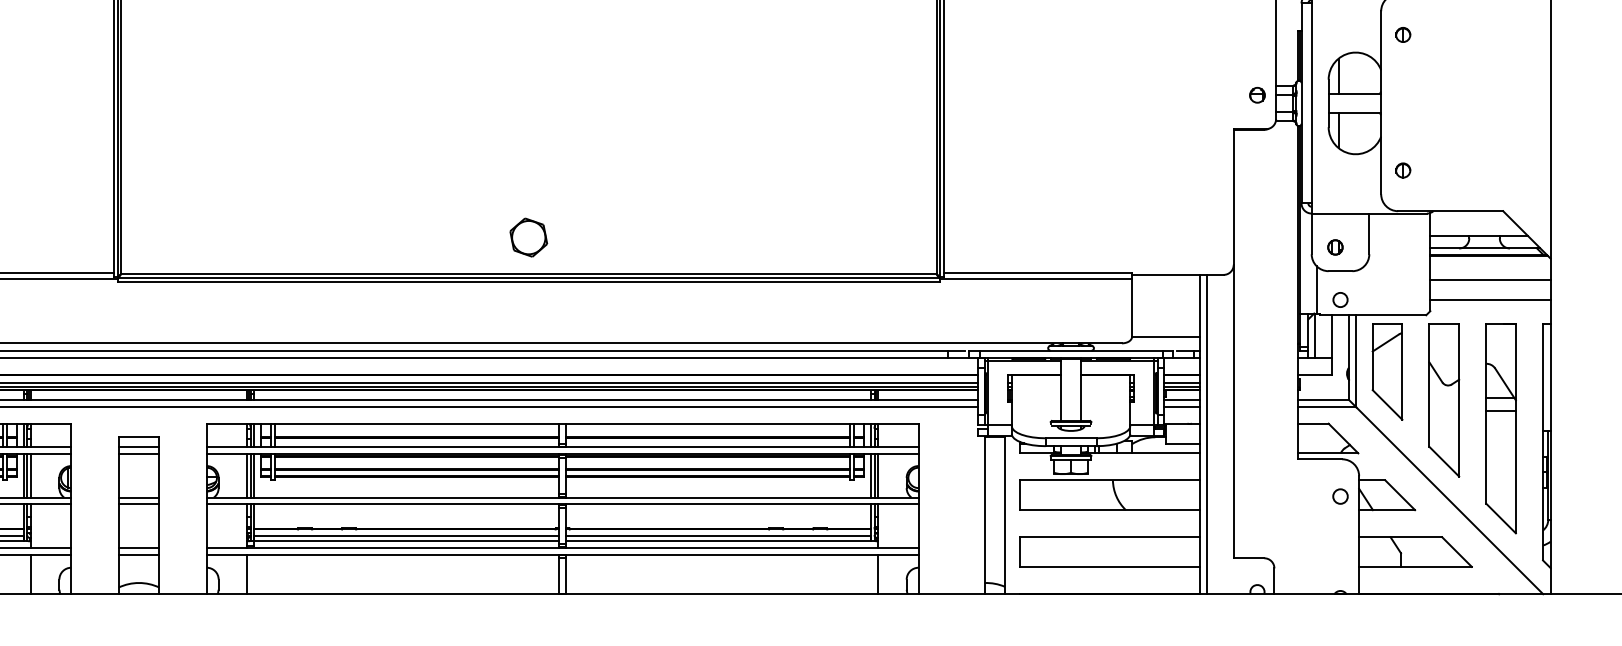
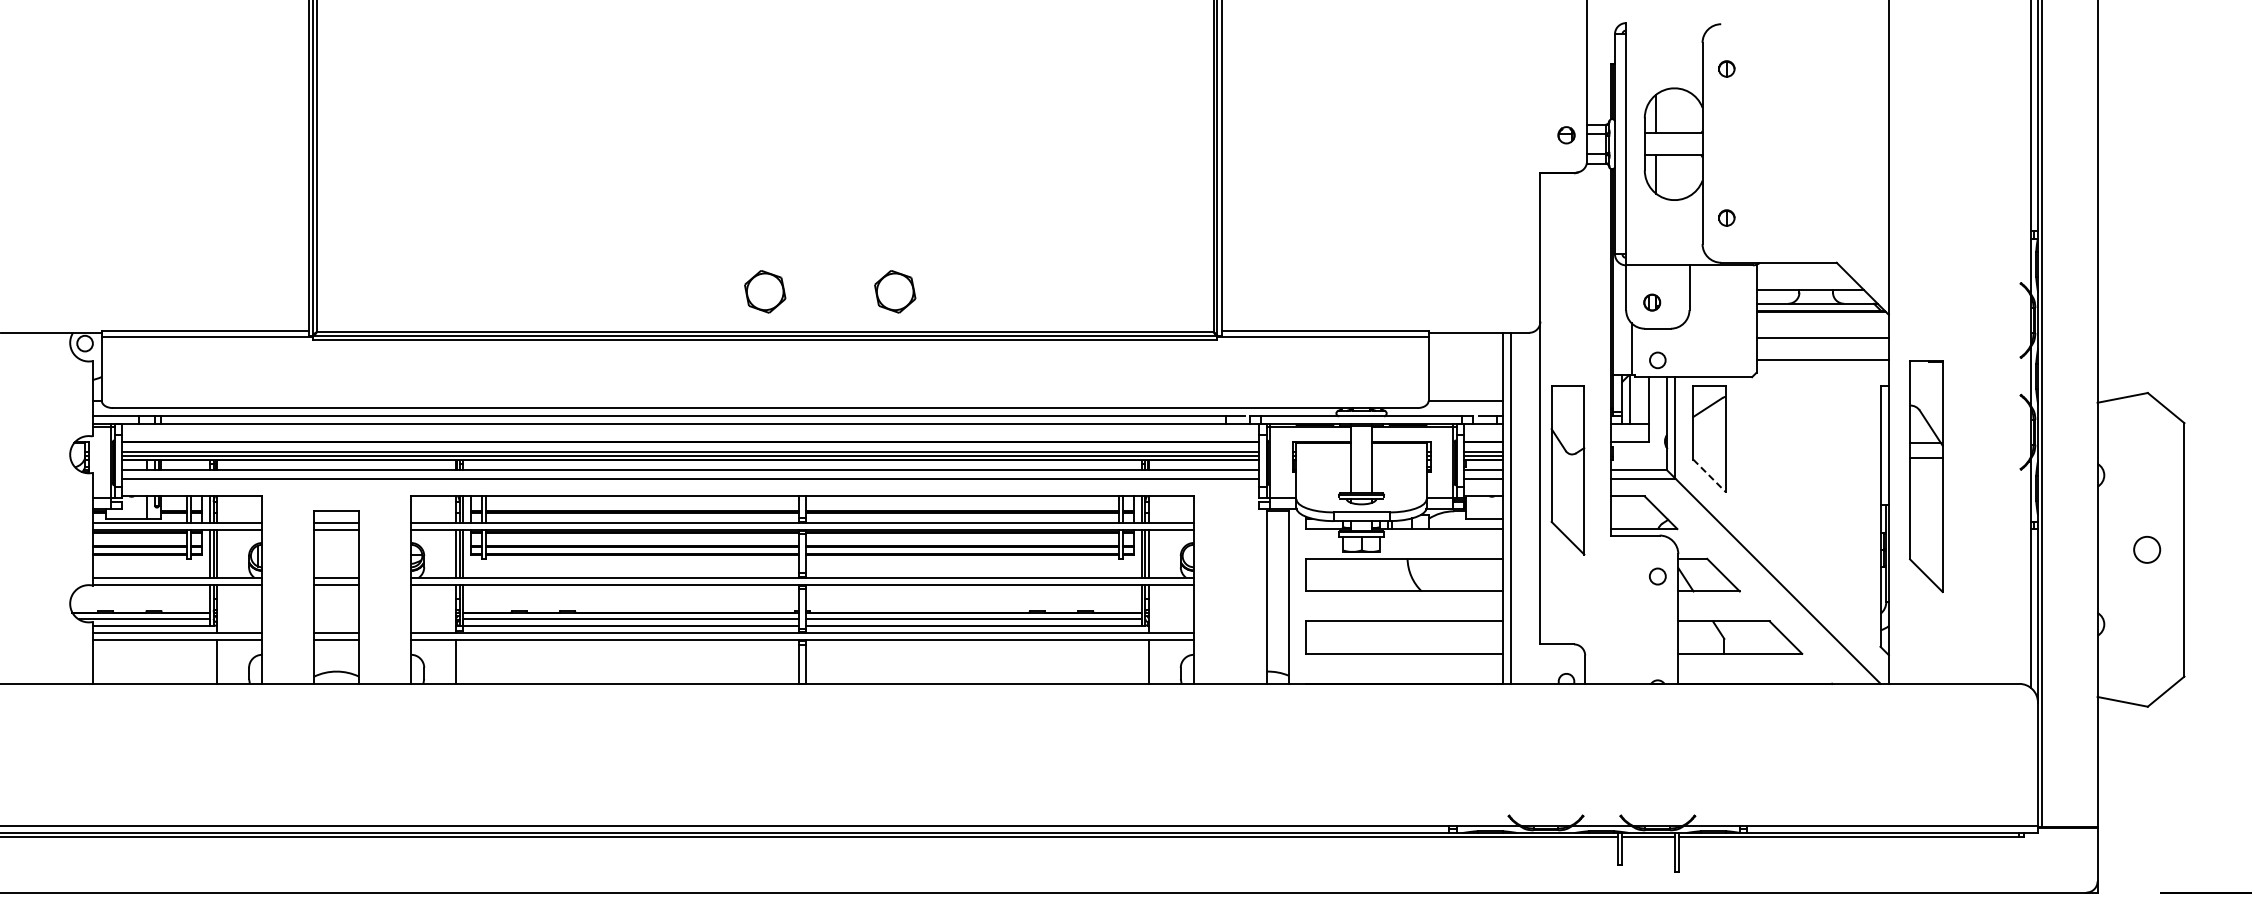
part: (647, 237) -> (895, 291), added
part: (1443, 400) -> (1567, 470), moved
line: (1387, 405) -> (1709, 476), solid -> dashed
part: (1501, 428) -> (1926, 476), moved

